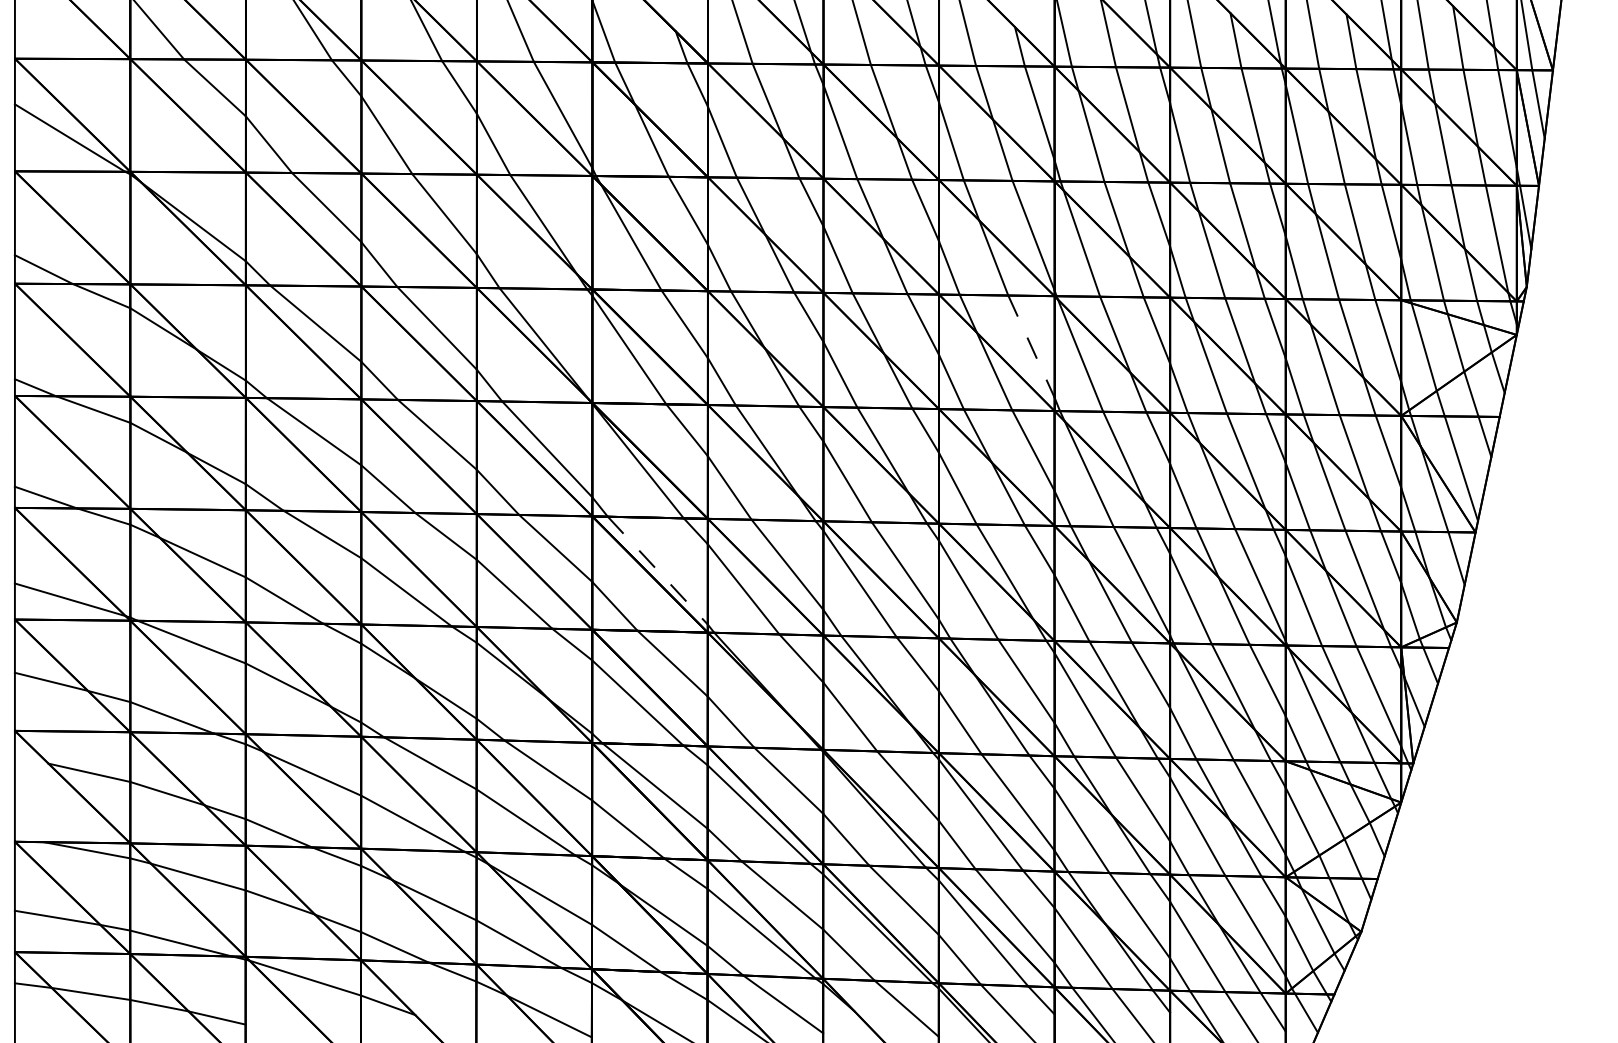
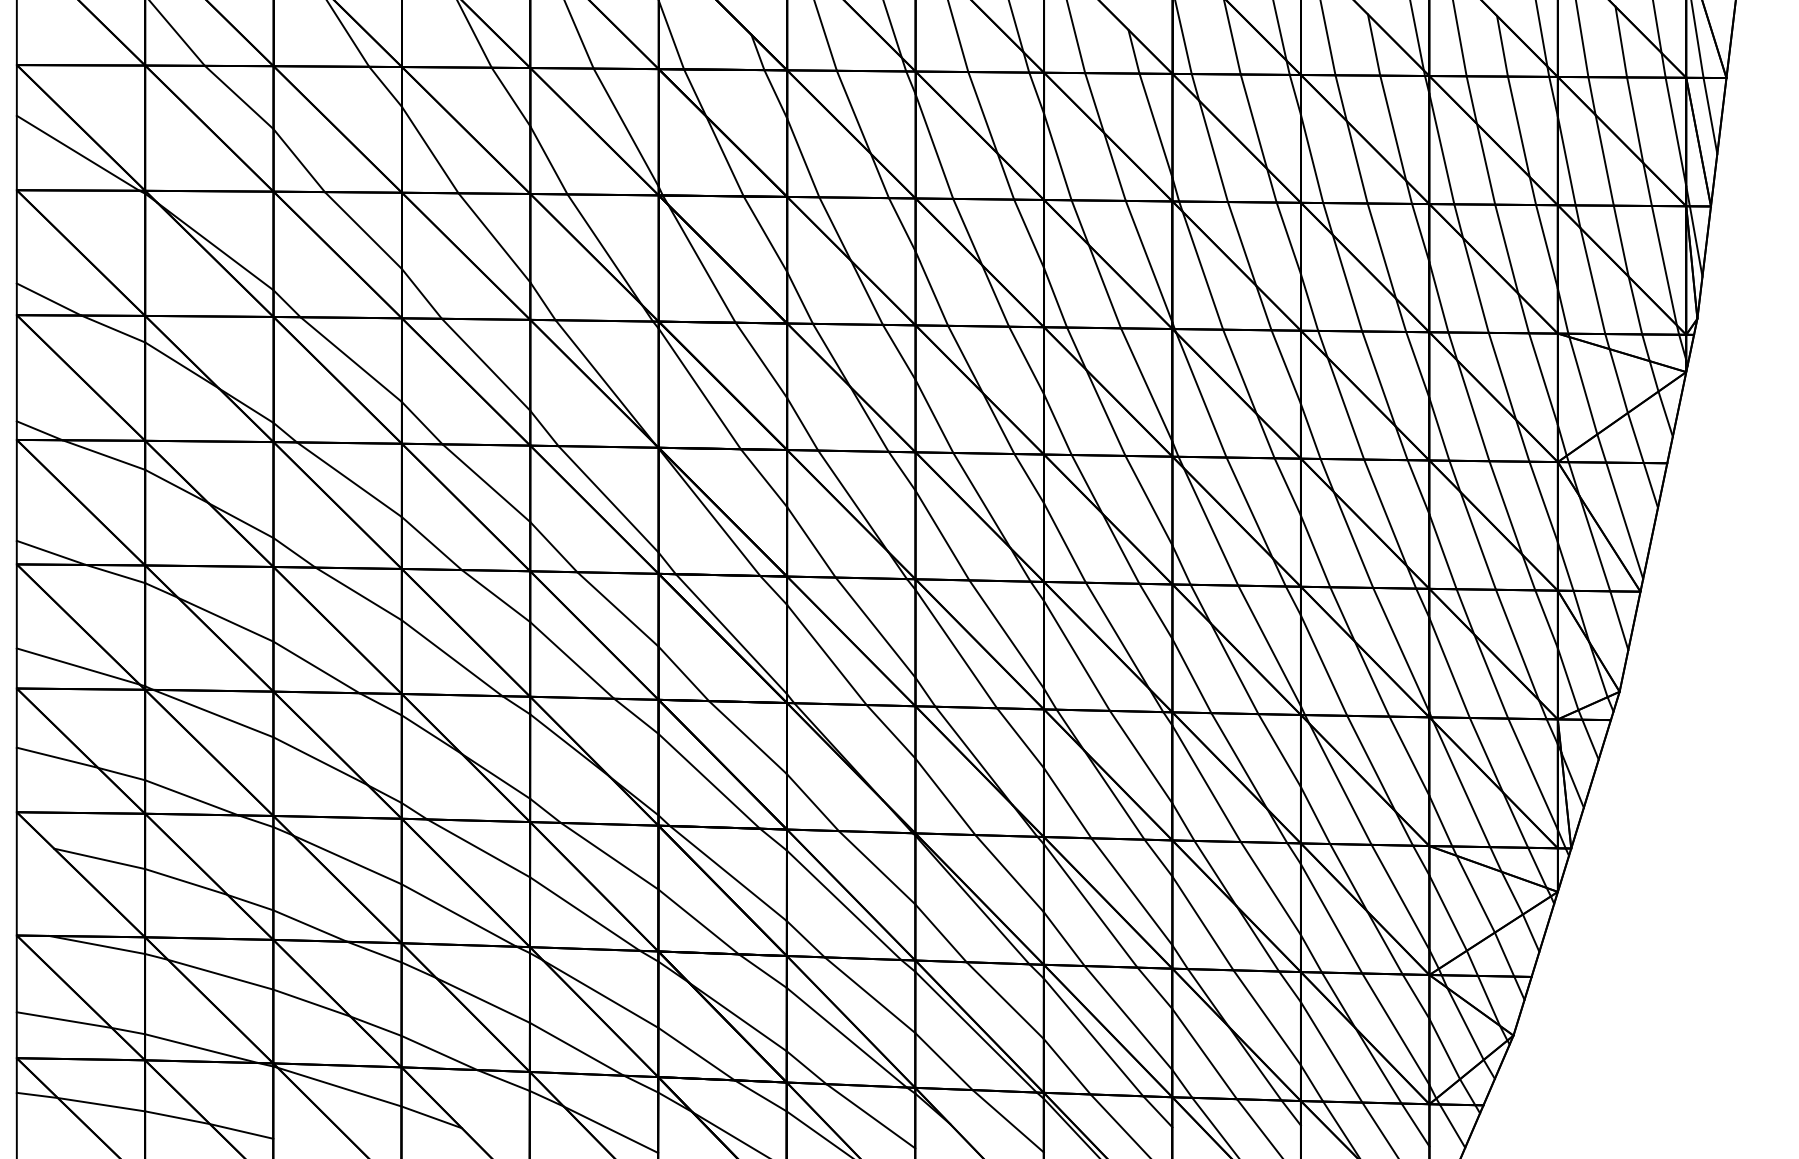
line: (1031, 347) -> (1146, 386), dashed -> solid
line: (657, 570) -> (731, 633), dashed -> solid

